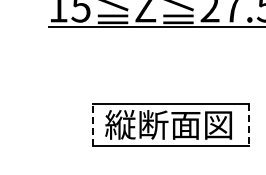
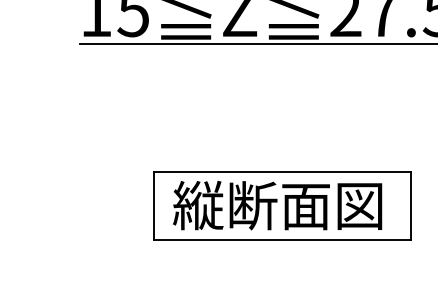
line: (93, 125) -> (153, 206), dashed -> solid
line: (249, 125) -> (410, 206), dashed -> solid

